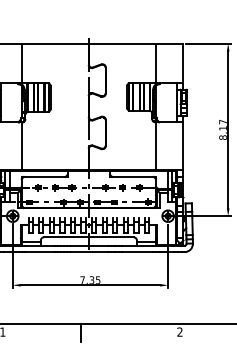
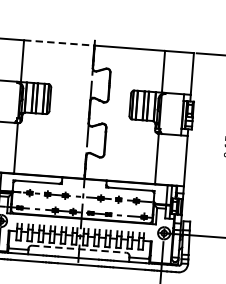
line: (55, 43) -> (59, 42), solid -> dashed
line: (88, 237) -> (78, 249), solid -> dashed

